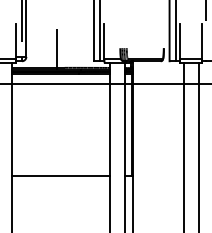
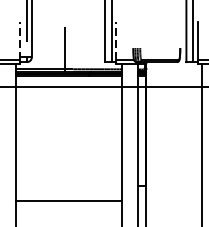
line: (15, 40) -> (20, 39), solid -> dashed
line: (104, 40) -> (116, 39), solid -> dashed
line: (60, 175) -> (68, 200), moved

